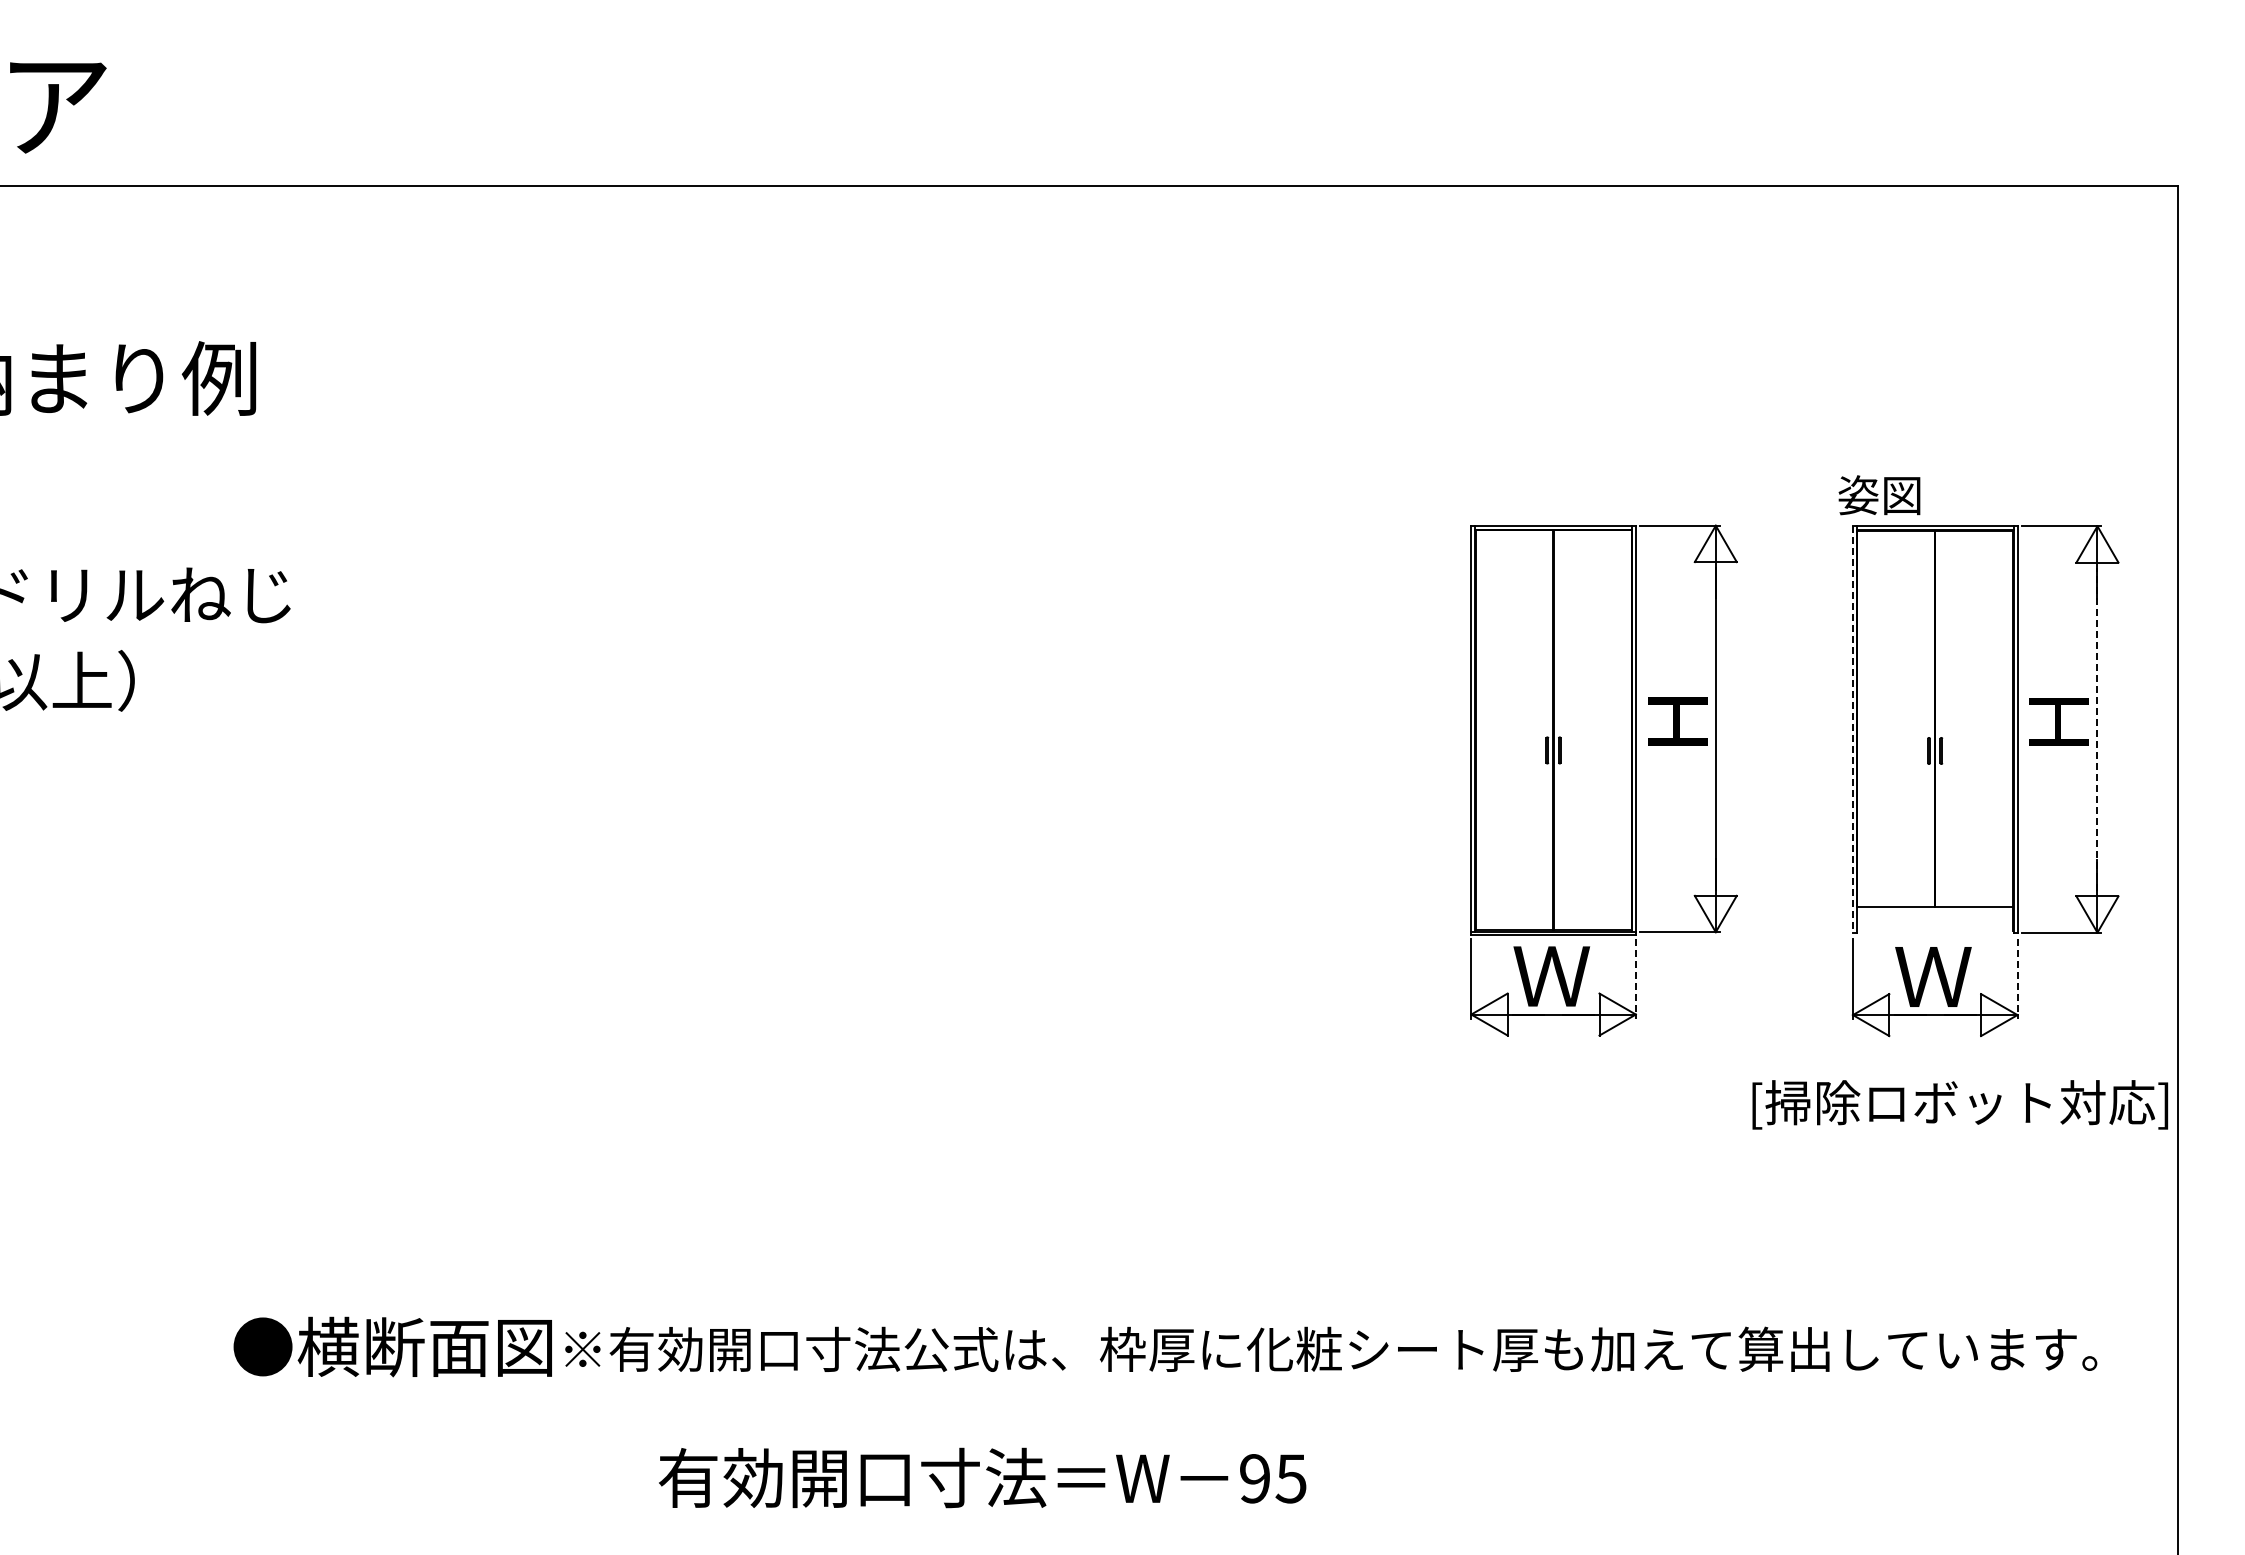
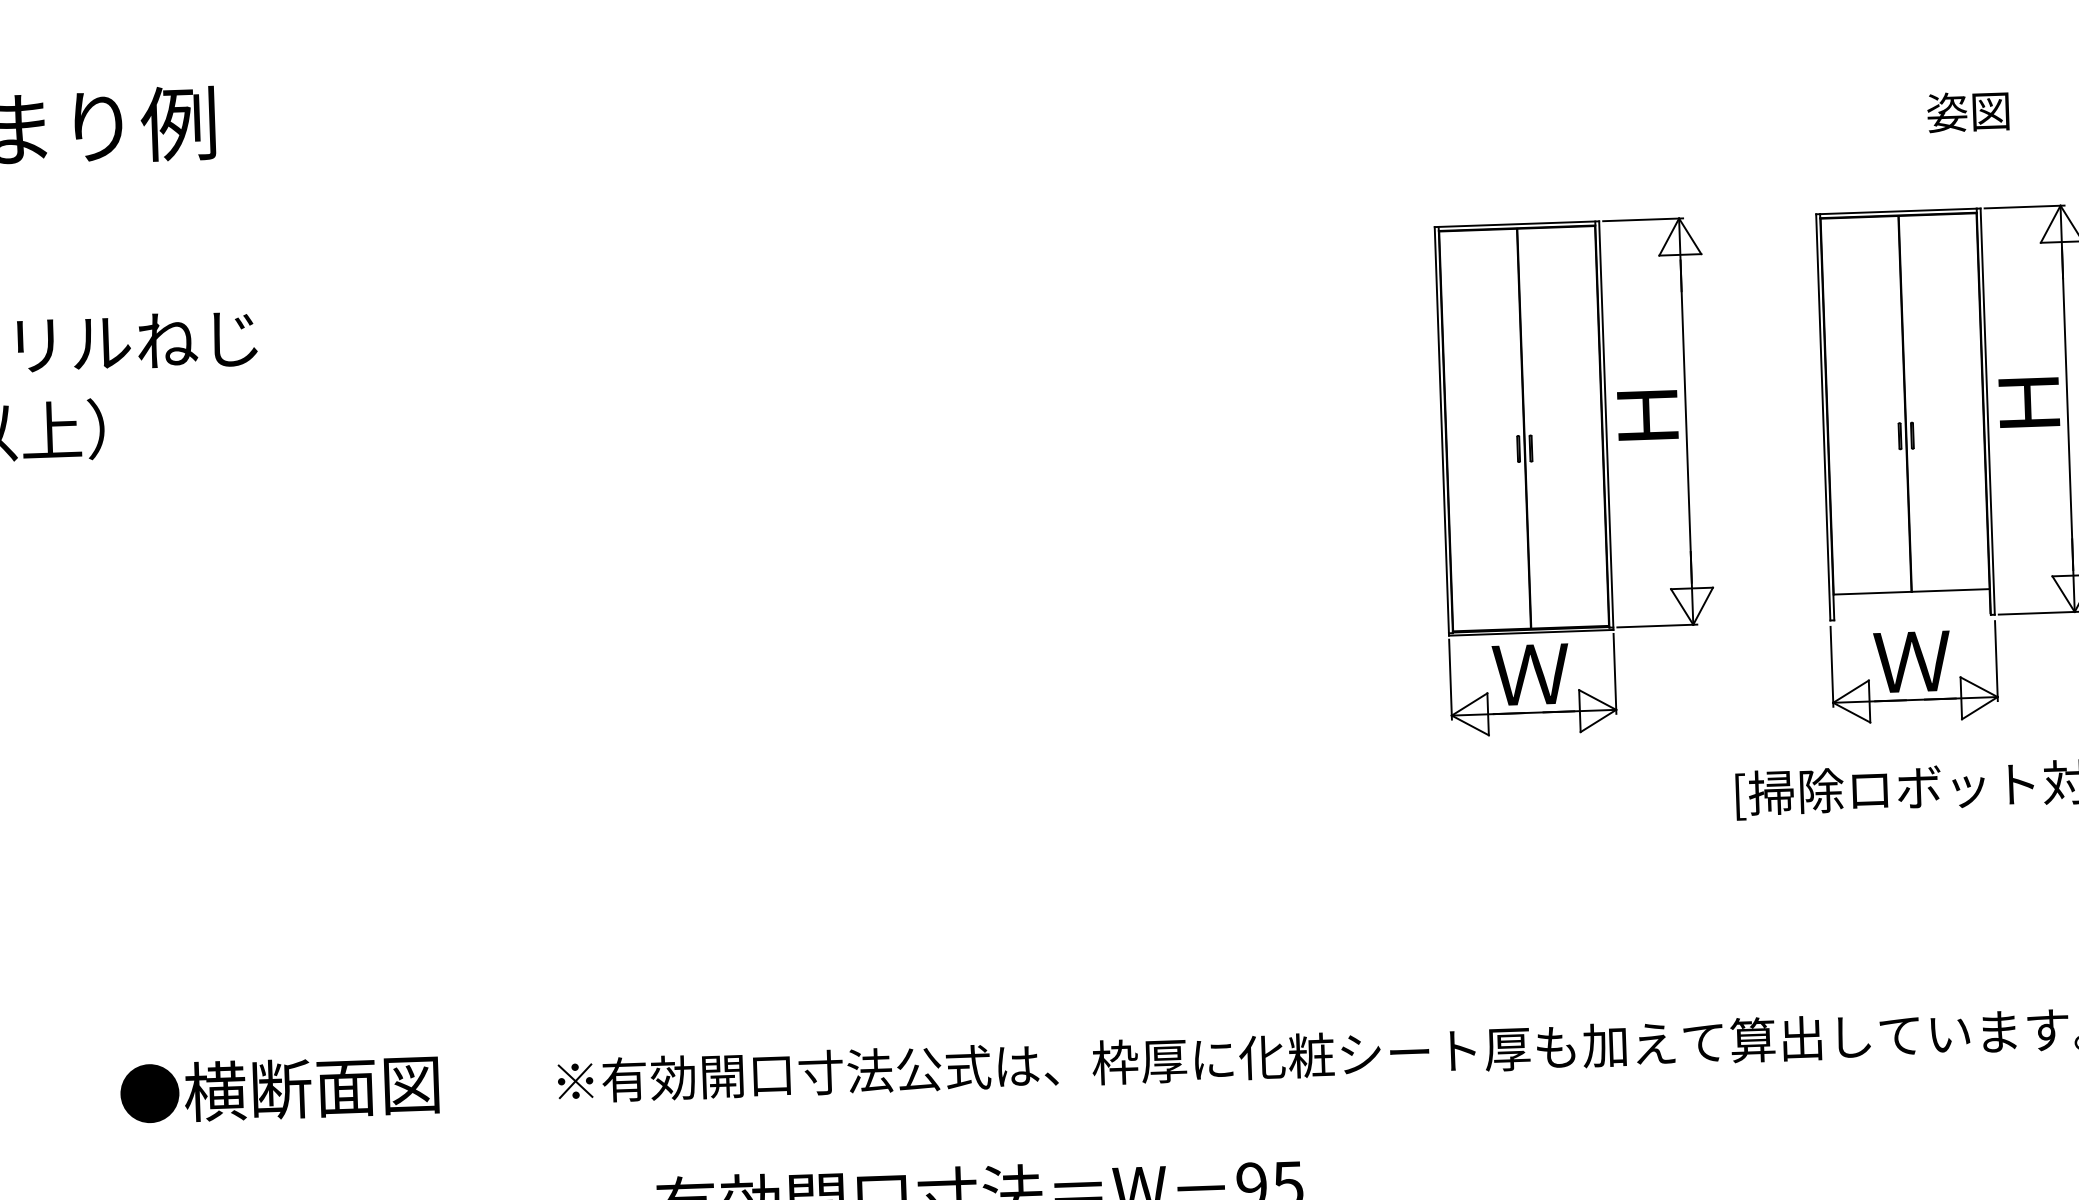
text: (1879, 495) -> (1968, 112), moved
line: (2097, 728) -> (2067, 407), dashed -> solid
line: (1852, 729) -> (1822, 417), dashed -> solid
line: (1635, 978) -> (1614, 673), dashed -> solid
line: (2017, 979) -> (1996, 661), dashed -> solid
text: (392, 1346) -> (279, 1088), moved

